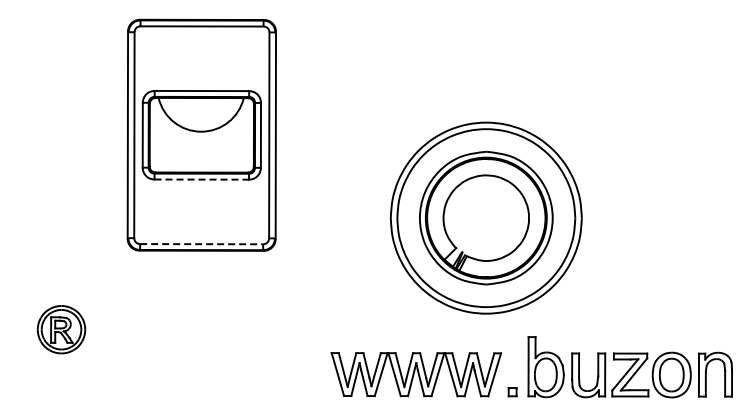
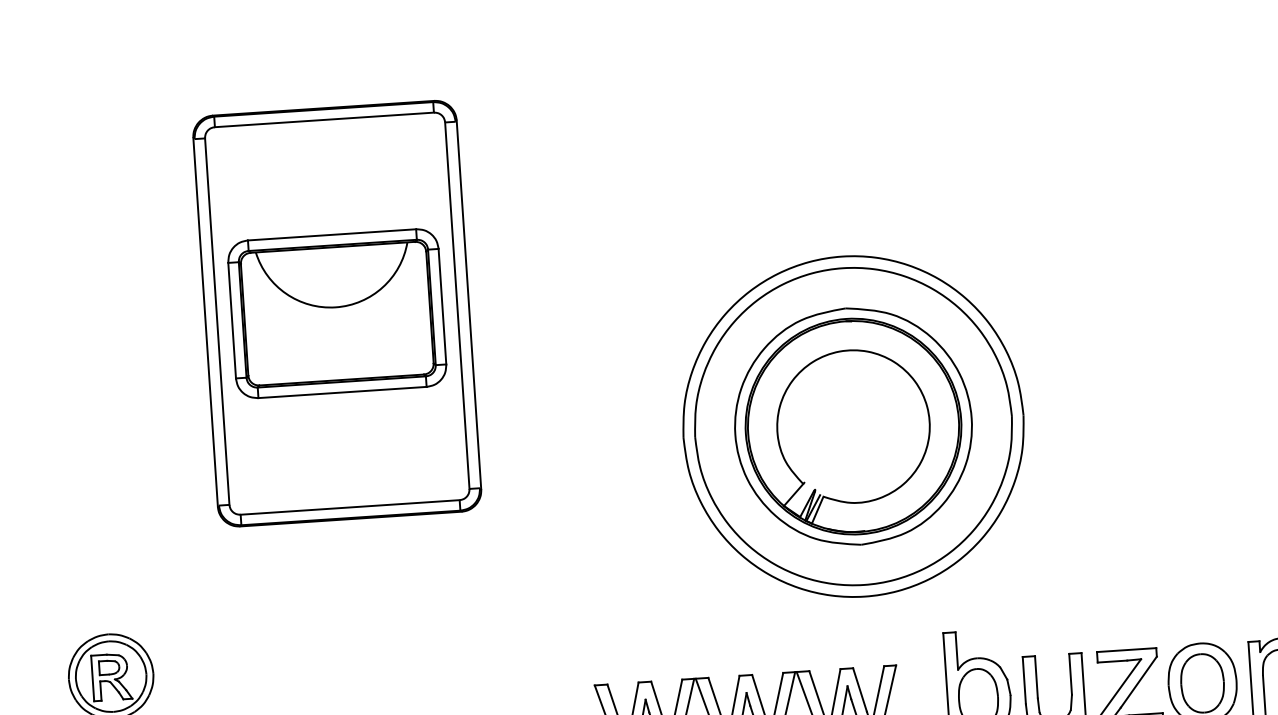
line: (202, 179) -> (343, 392), dashed -> solid
line: (201, 244) -> (349, 508), dashed -> solid

